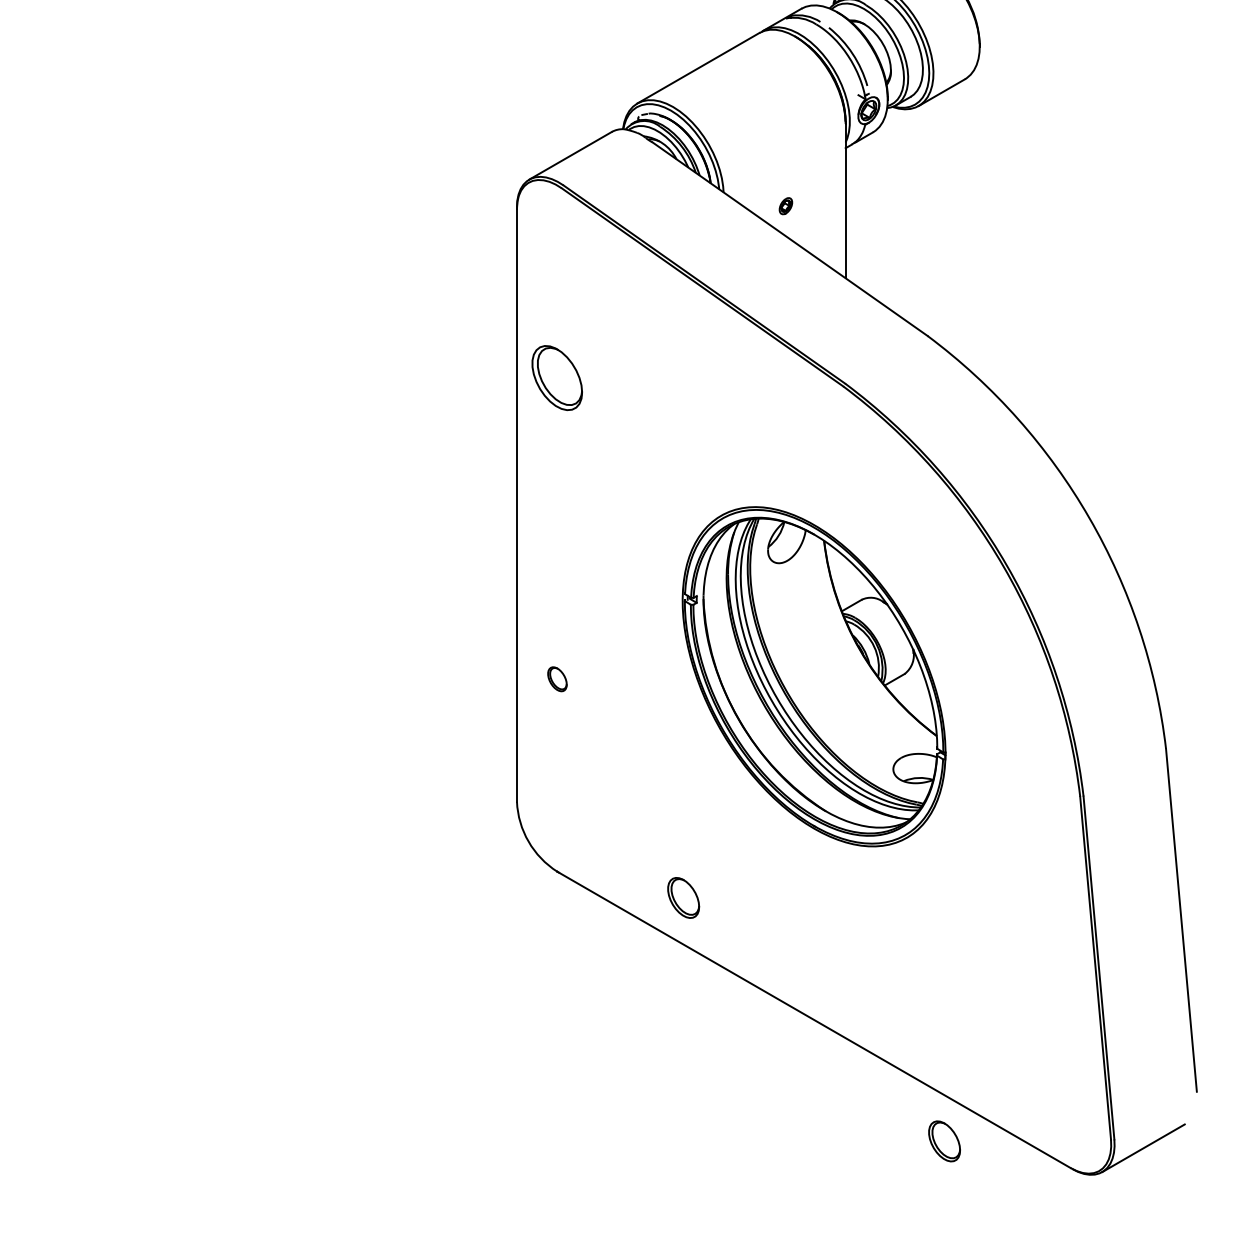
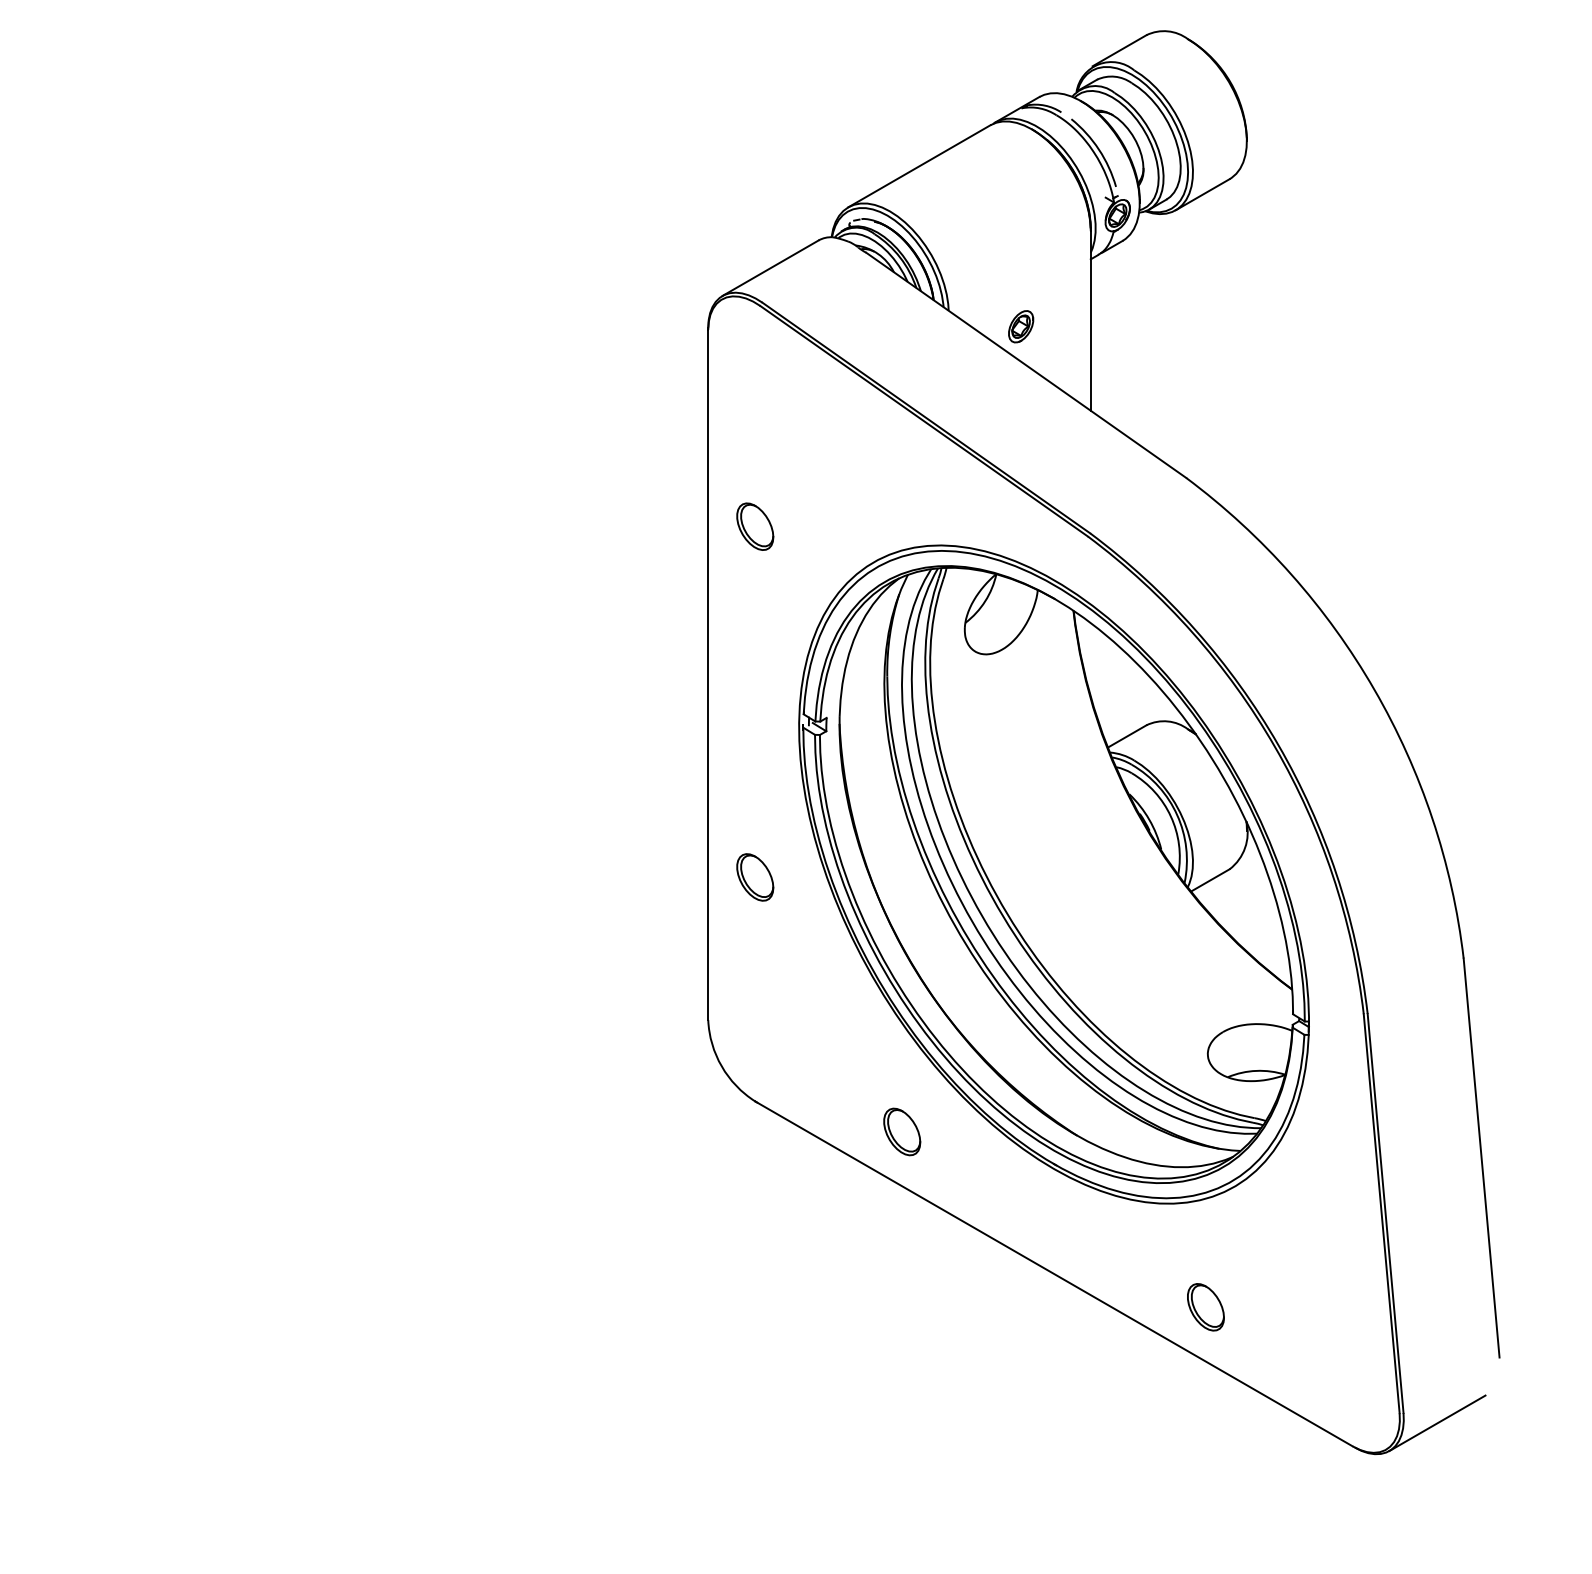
part: (786, 205) -> (1021, 326), size x1.67
part: (557, 377) -> (755, 526), size x0.62
part: (813, 676) -> (1053, 874), size x1.67
part: (557, 679) -> (755, 877), size x1.67
part: (944, 1141) -> (1205, 1307), moved

